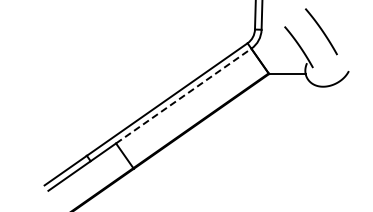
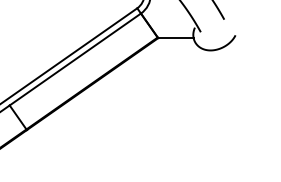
line: (183, 96) -> (75, 59), dashed -> solid

